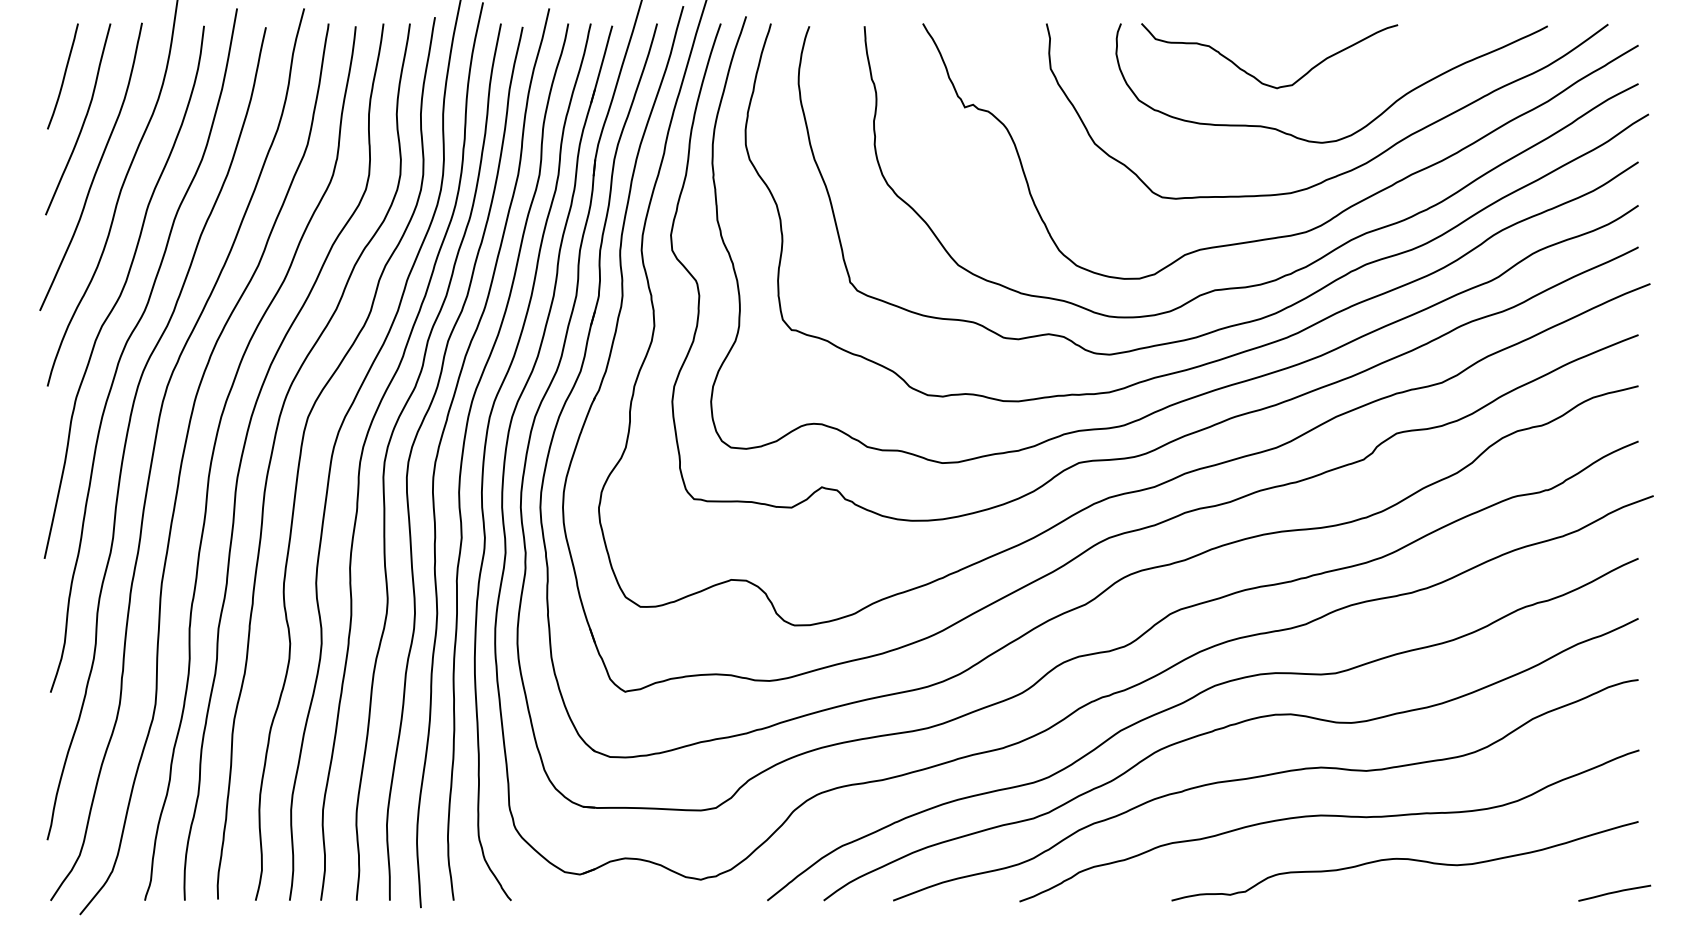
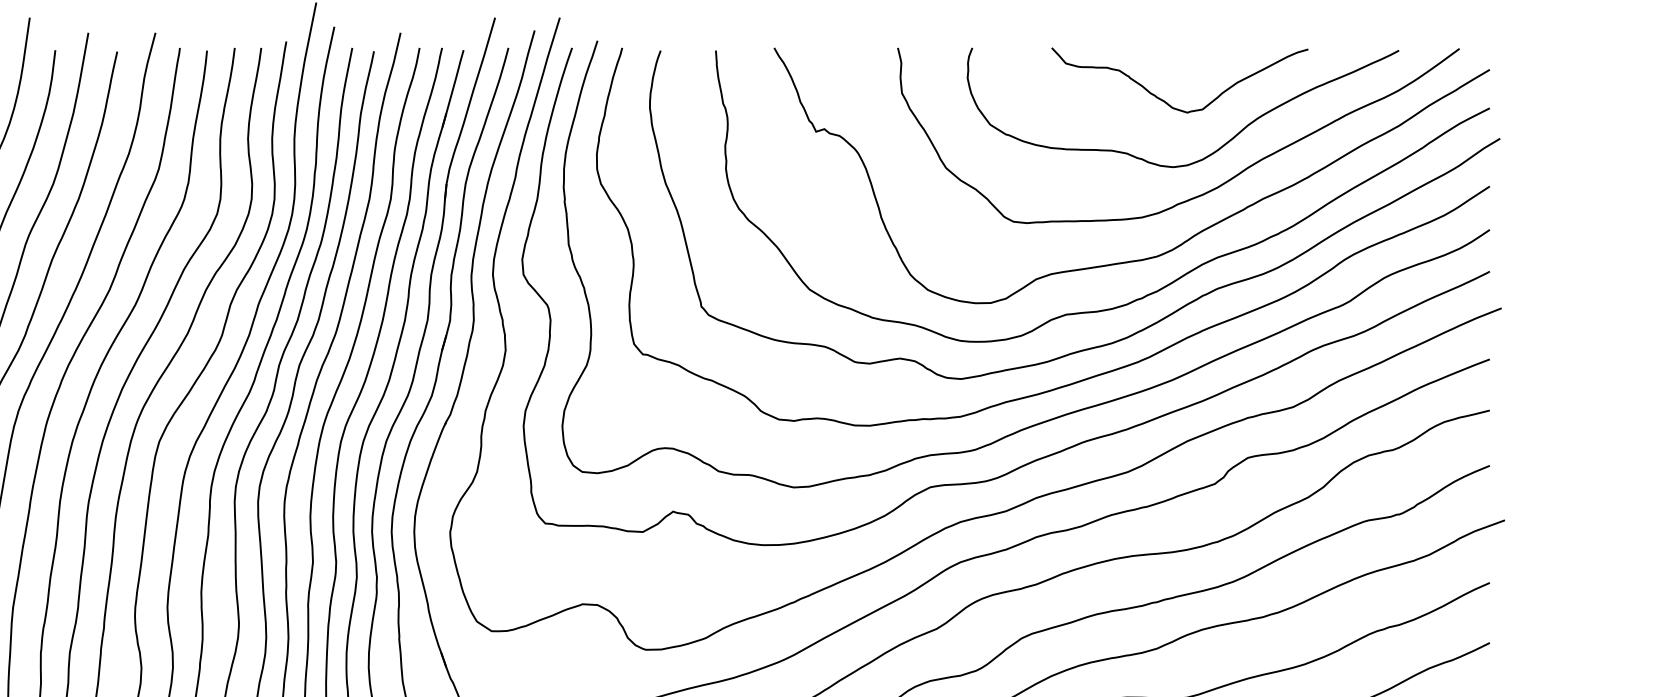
curve: (1256, 77) -> (1166, 101), moved

